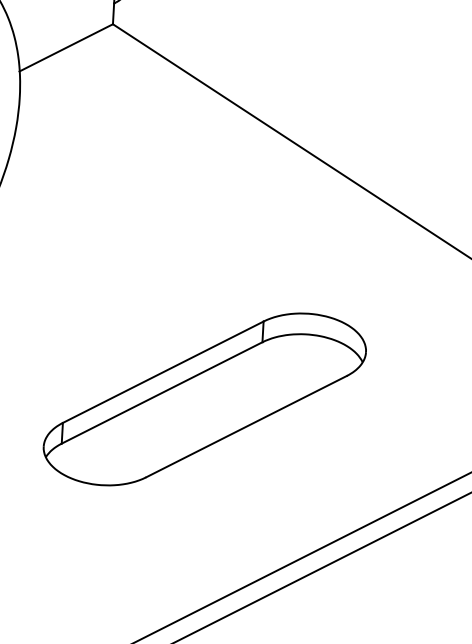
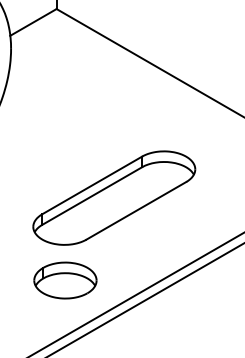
part: (100, 554) -> (65, 280), added

